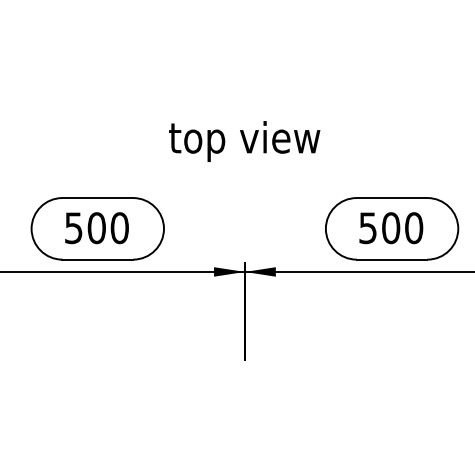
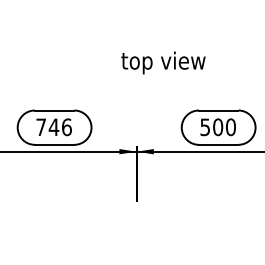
text: (244, 140) -> (163, 62), moved
text: (95, 228) -> (53, 127), 500 -> 746

